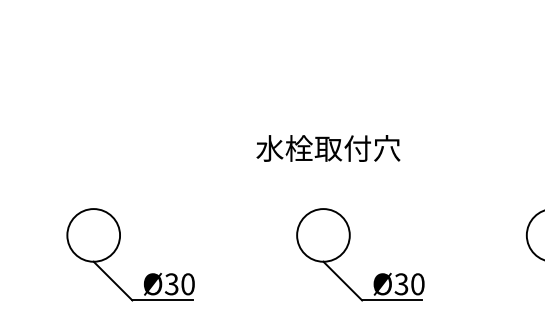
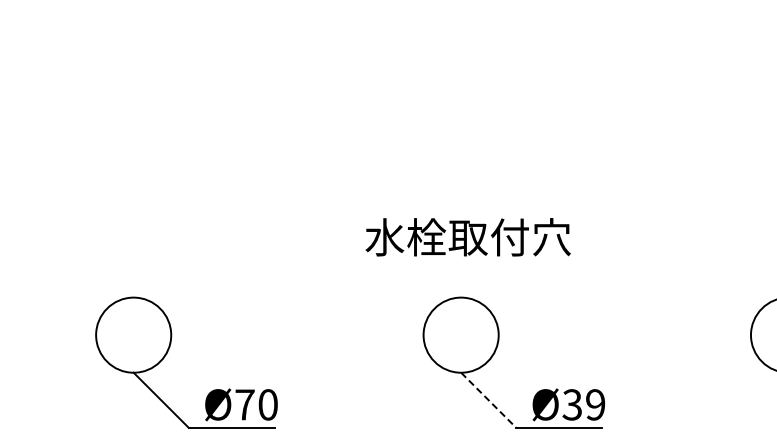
text: (327, 148) -> (467, 237), moved
line: (343, 281) -> (489, 400), solid -> dashed
text: (171, 284) -> (244, 404), Ø30 -> Ø70
text: (417, 284) -> (595, 404), Ø30 -> Ø39

